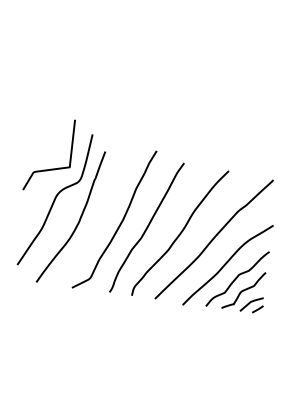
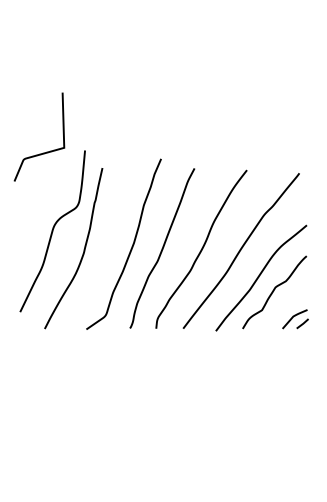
curve: (51, 168) -> (43, 152), moved
curve: (243, 290) -> (283, 304), removed

